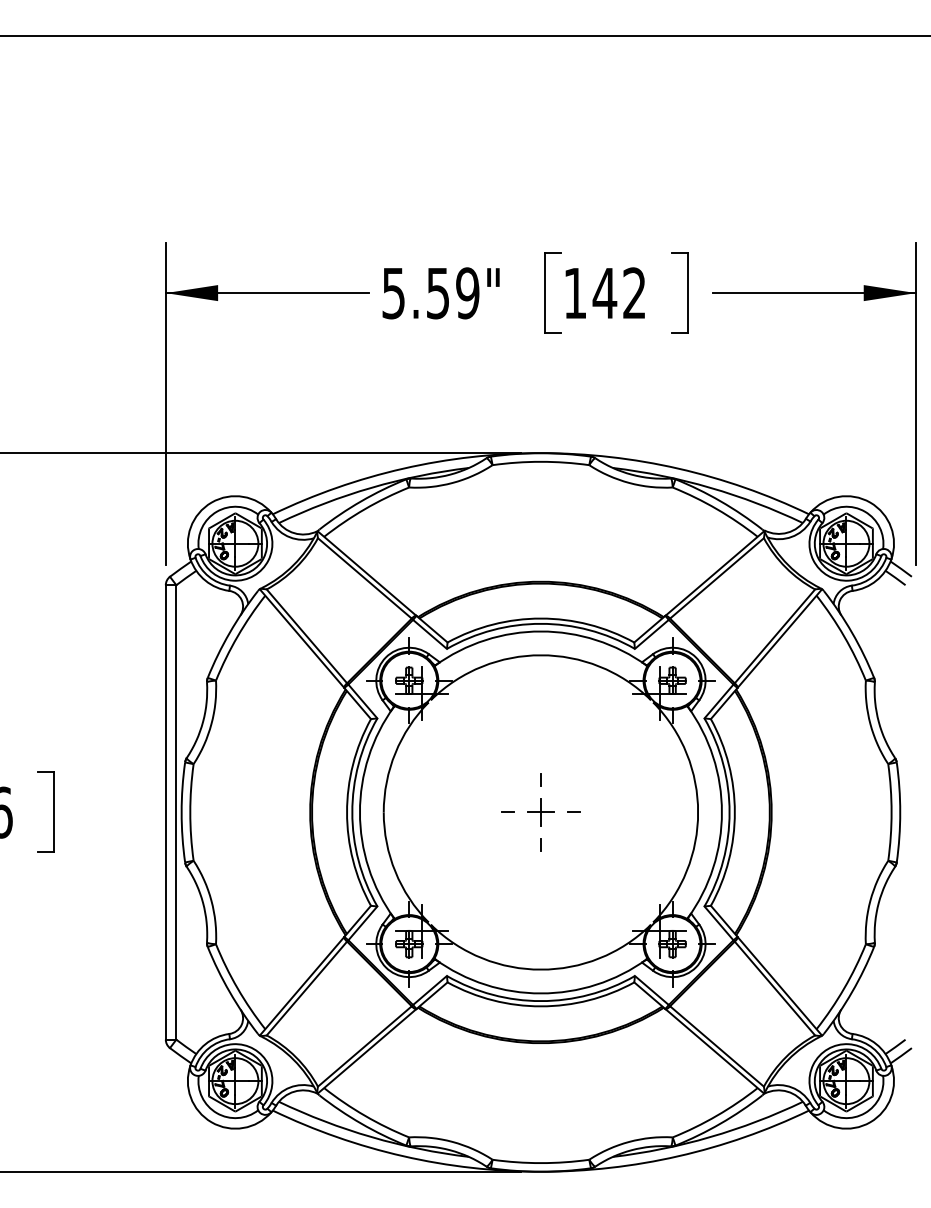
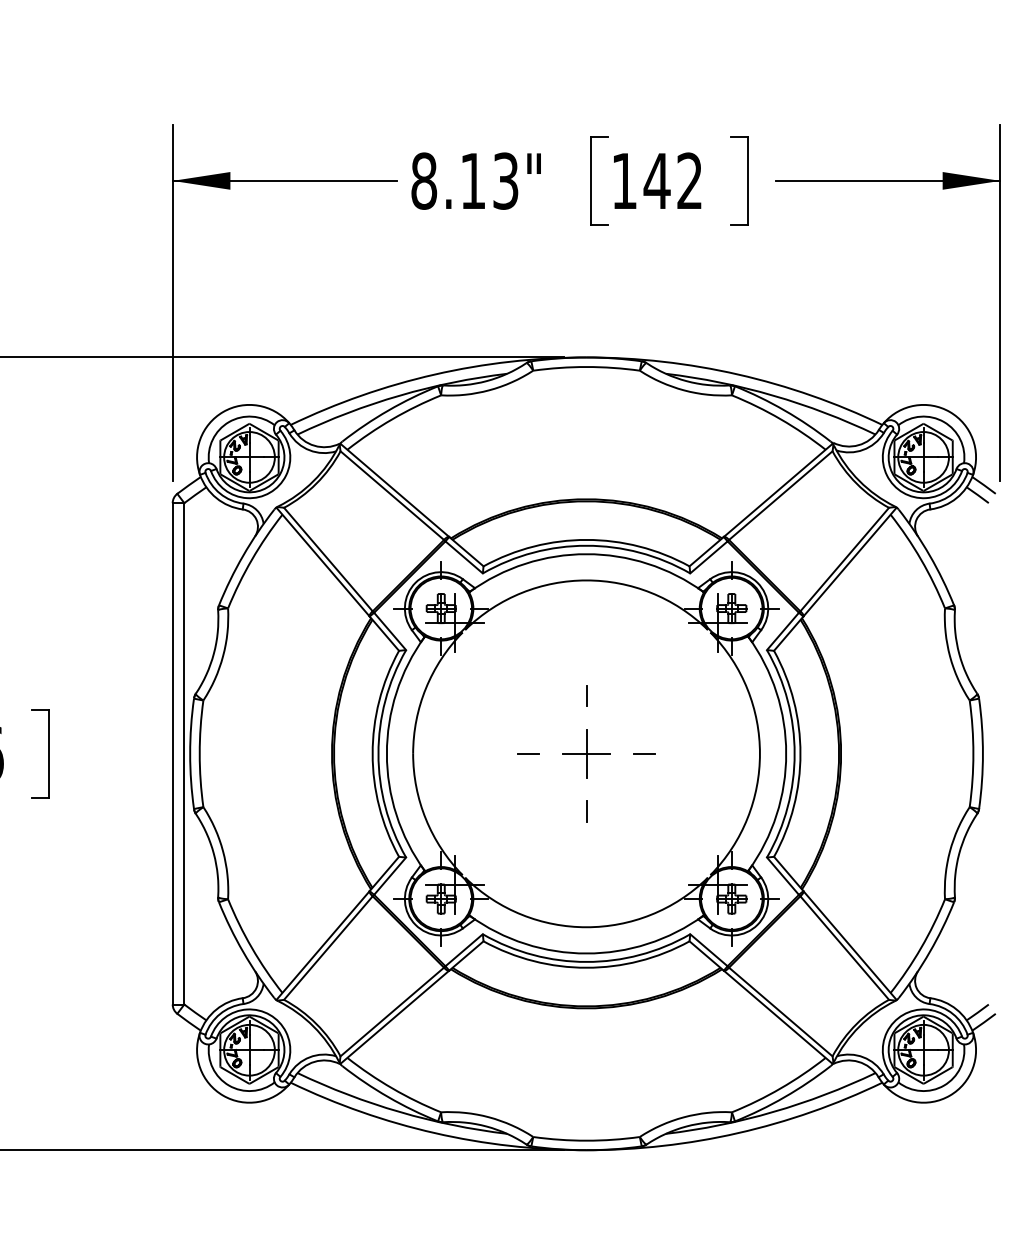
text: (430, 293) -> (464, 181), 5.59" -> 8.13"
part: (540, 812) -> (586, 753), size x1.6

